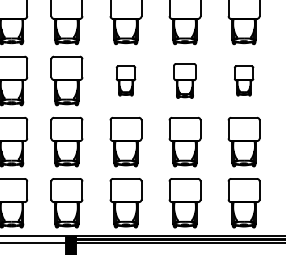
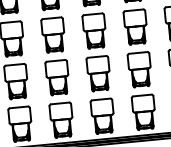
part: (125, 80) -> (53, 34), size x1.67
part: (184, 80) -> (94, 30), size x1.43
part: (243, 80) -> (135, 26), size x1.67

